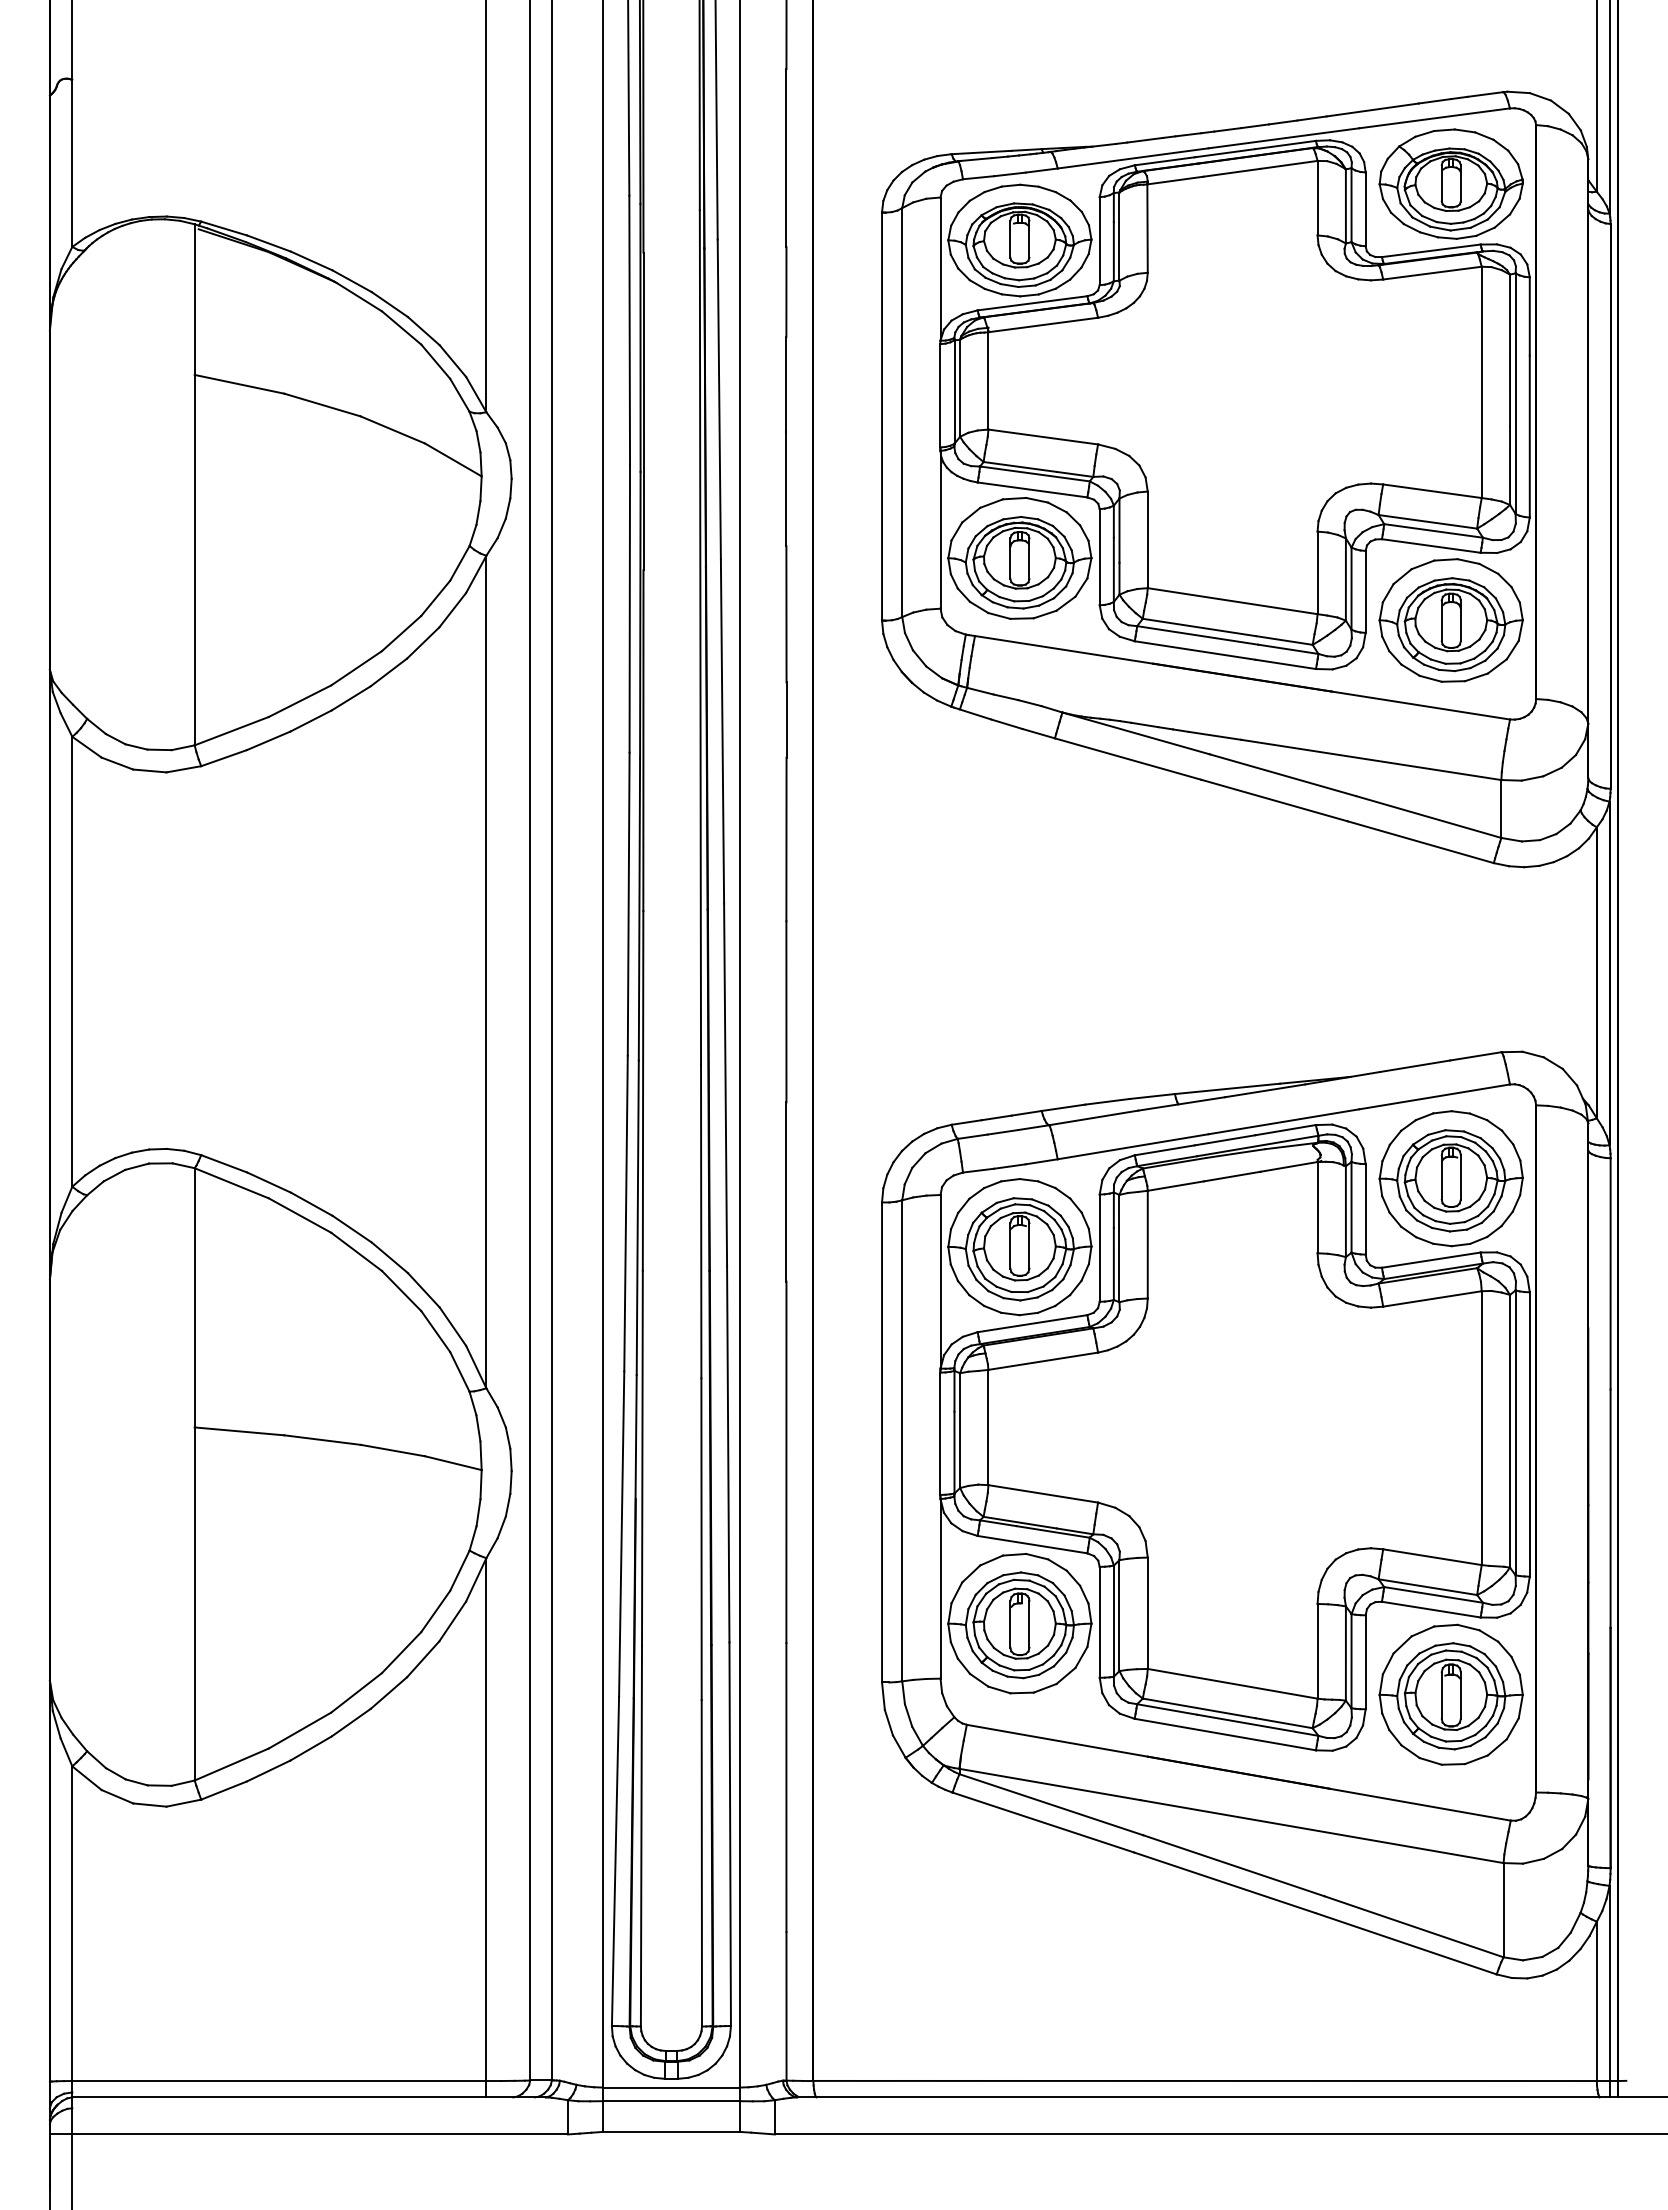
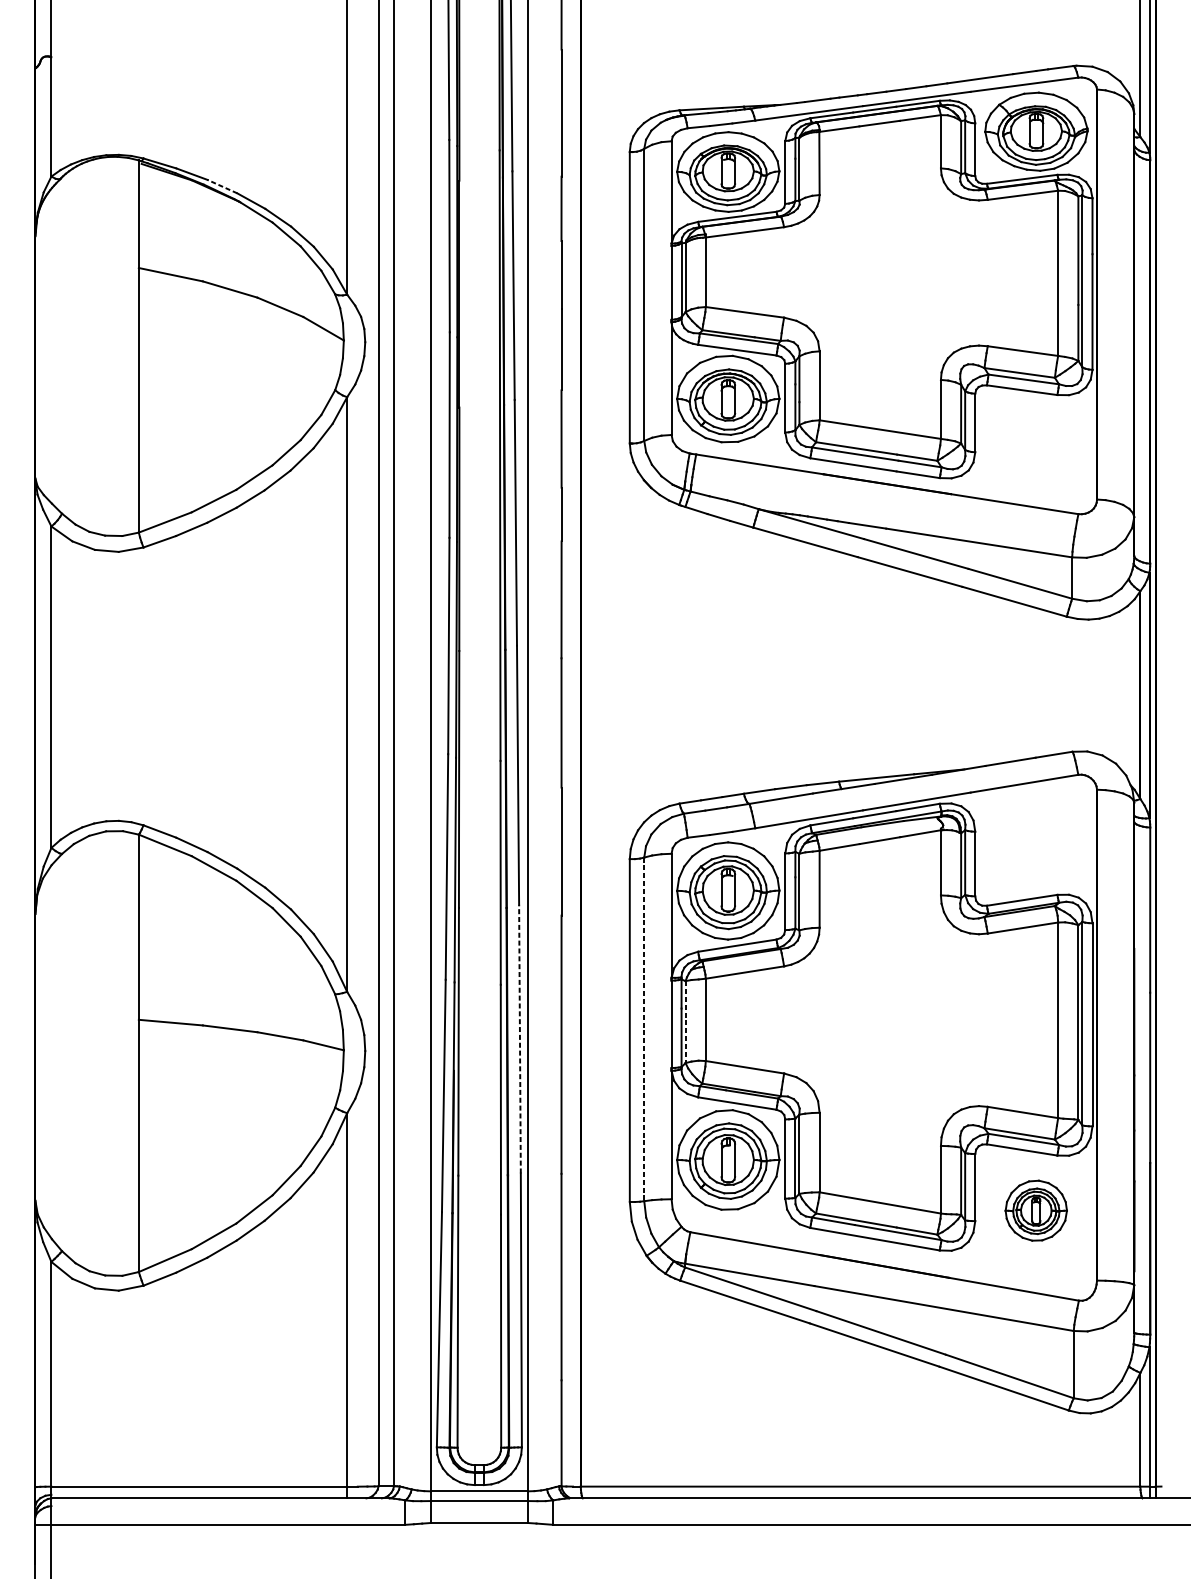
line: (311, 261) -> (222, 186), solid -> dashed
part: (1450, 620) -> (1035, 443), removed
part: (1450, 1178) -> (1035, 842), removed
line: (960, 1431) -> (685, 1022), solid -> dashed
line: (902, 1440) -> (644, 1029), solid -> dashed
line: (728, 1454) -> (520, 1039), solid -> dashed
part: (1450, 1694) -> (1035, 1210), size x0.6

